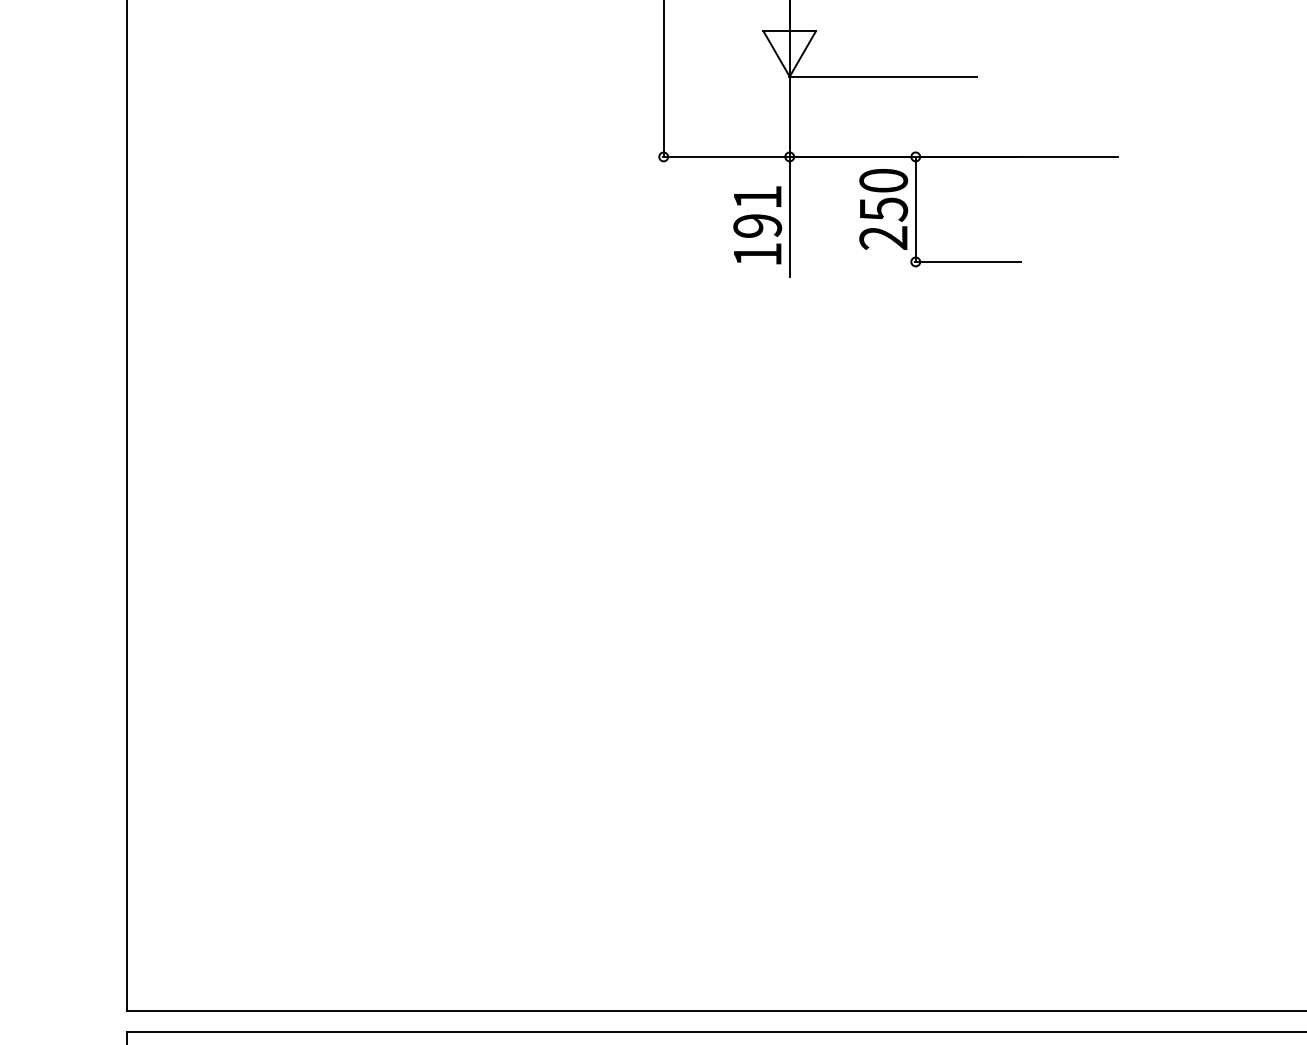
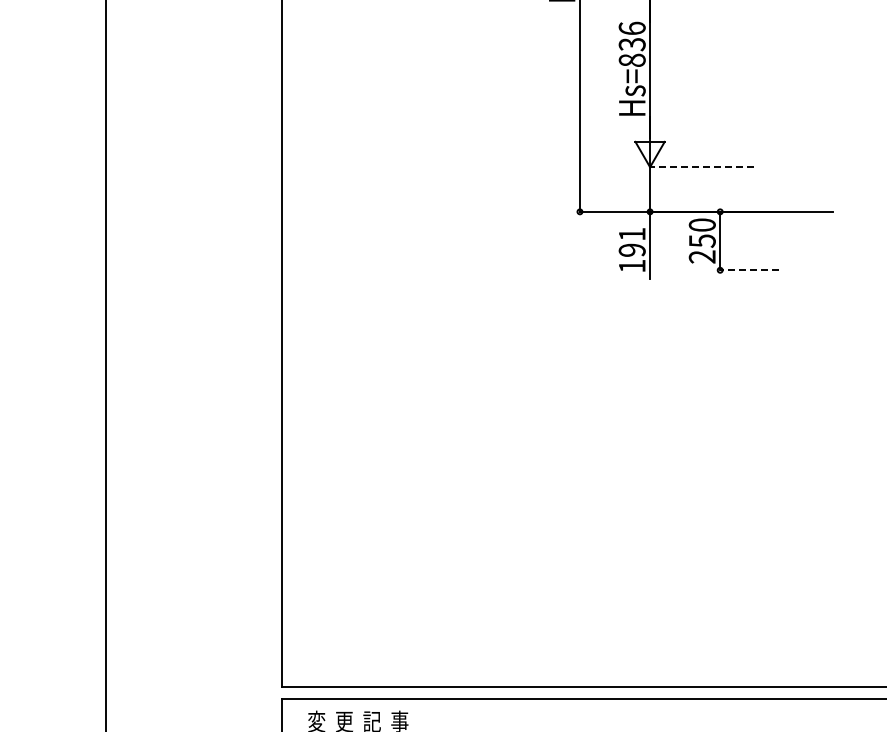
line: (882, 77) -> (701, 167), solid -> dashed
line: (966, 262) -> (748, 270), solid -> dashed

